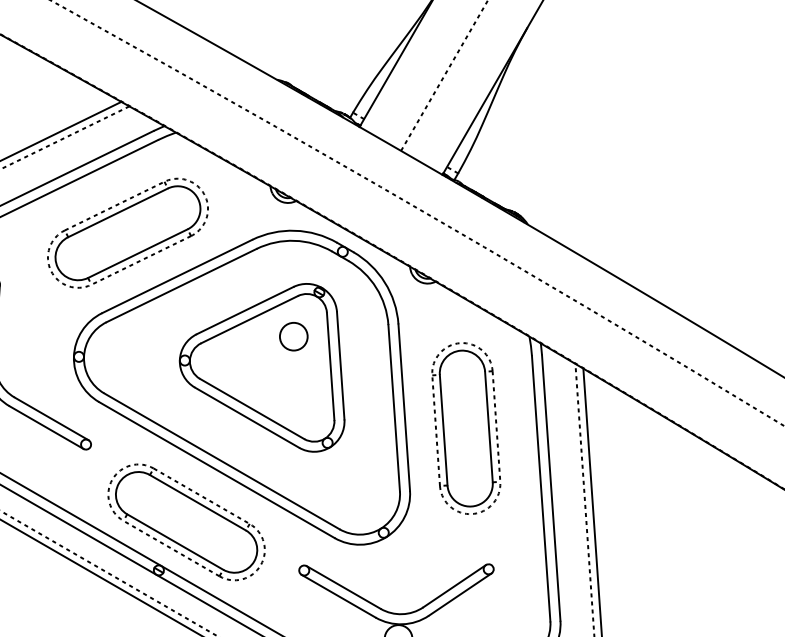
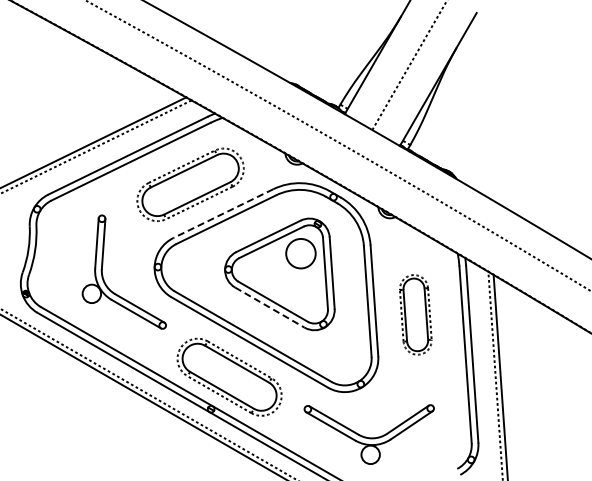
line: (177, 276) -> (223, 213), solid -> dashed
circle: (293, 336) -> (300, 253), size x1.6
line: (248, 417) -> (270, 307), solid -> dashed
part: (465, 428) -> (415, 314), size x0.7

